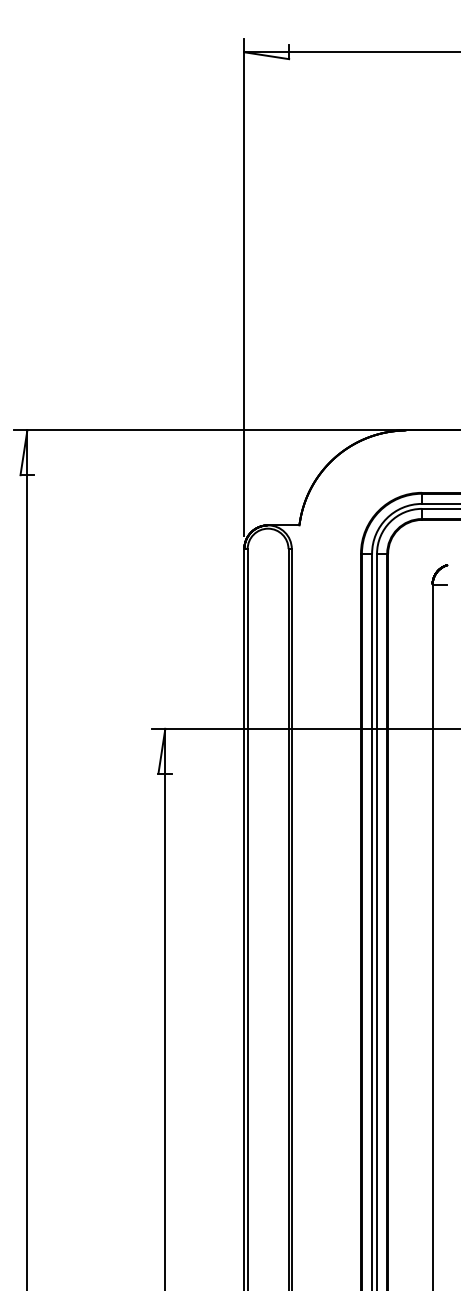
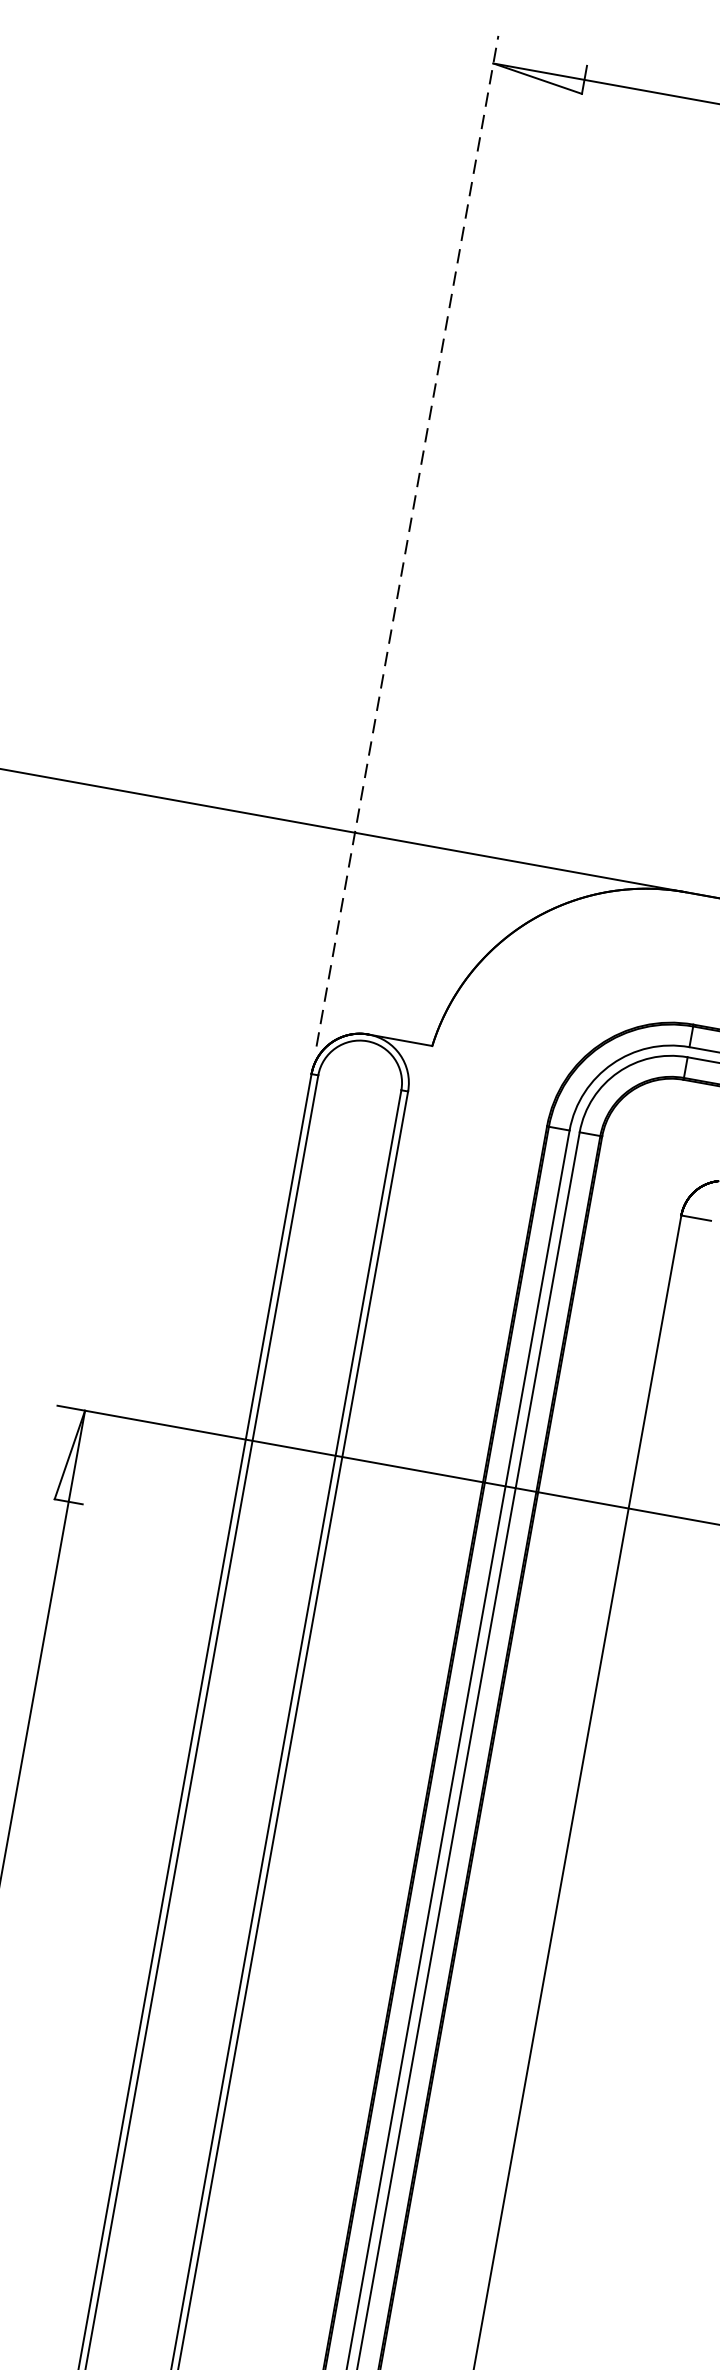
line: (244, 286) -> (407, 539), solid -> dashed

